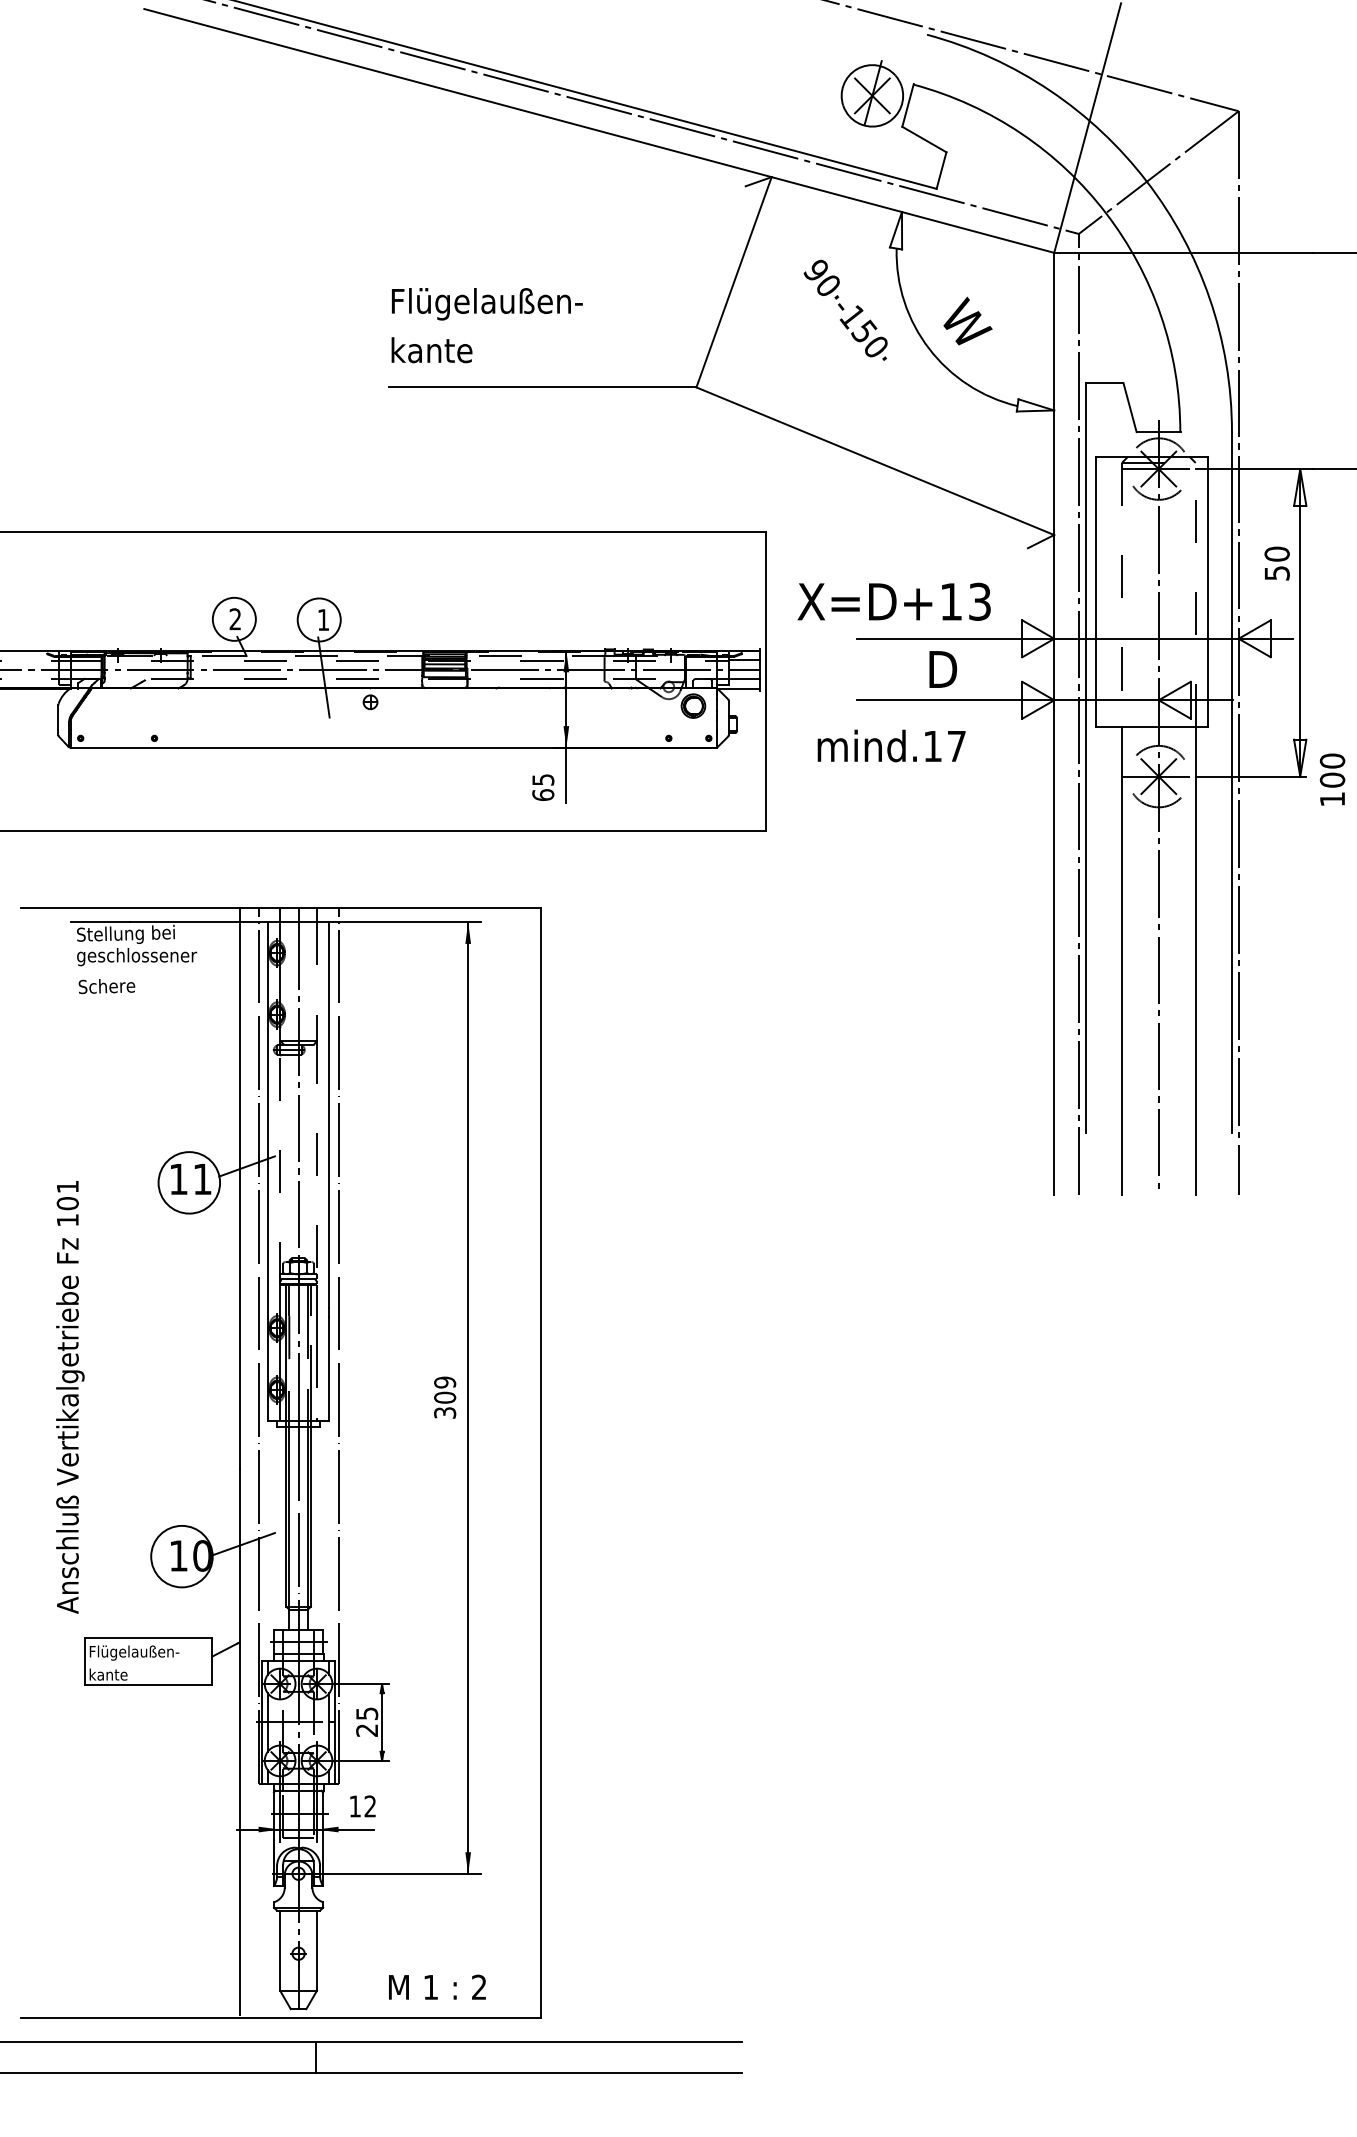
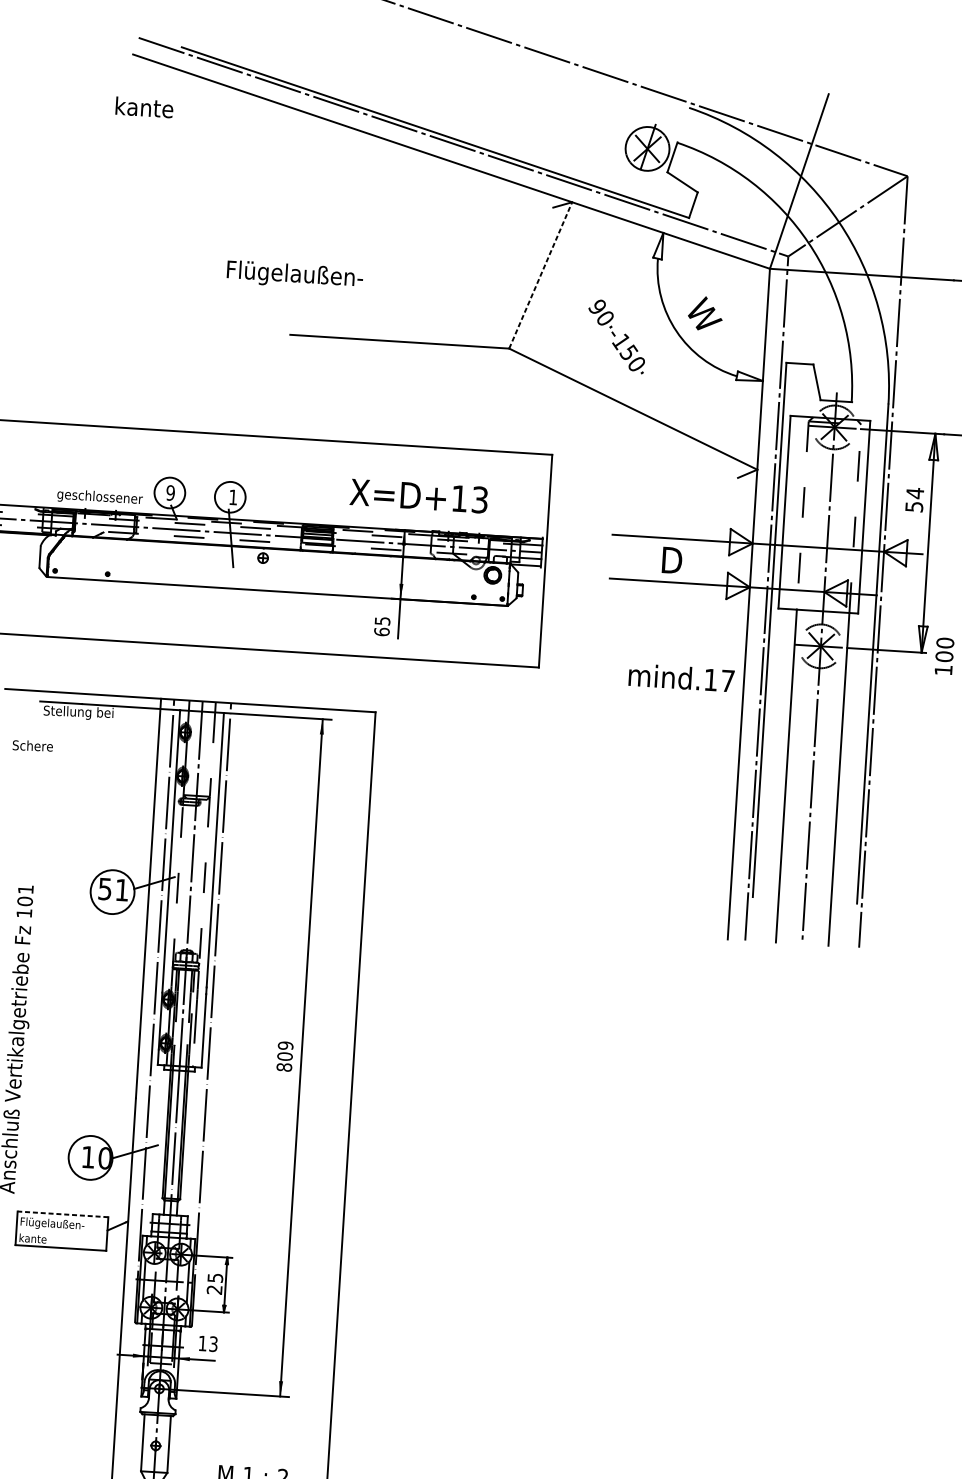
line: (734, 282) -> (541, 275), solid -> dashed
text: (487, 304) -> (295, 275), moved
text: (845, 309) -> (616, 336), moved
text: (431, 350) -> (144, 107), moved
text: (1276, 554) -> (914, 493), 50 -> 54
text: (893, 601) -> (418, 495), moved
text: (235, 619) -> (170, 493), 2 -> 9
text: (891, 745) -> (681, 677), moved
text: (137, 957) -> (100, 498), moved
text: (106, 986) -> (32, 746), moved
text: (178, 1179) -> (105, 889), 11 -> 51
text: (445, 1412) -> (284, 1067), 309 -> 809
line: (148, 1638) -> (63, 1214), solid -> dashed
text: (370, 1806) -> (213, 1344), 12 -> 13

